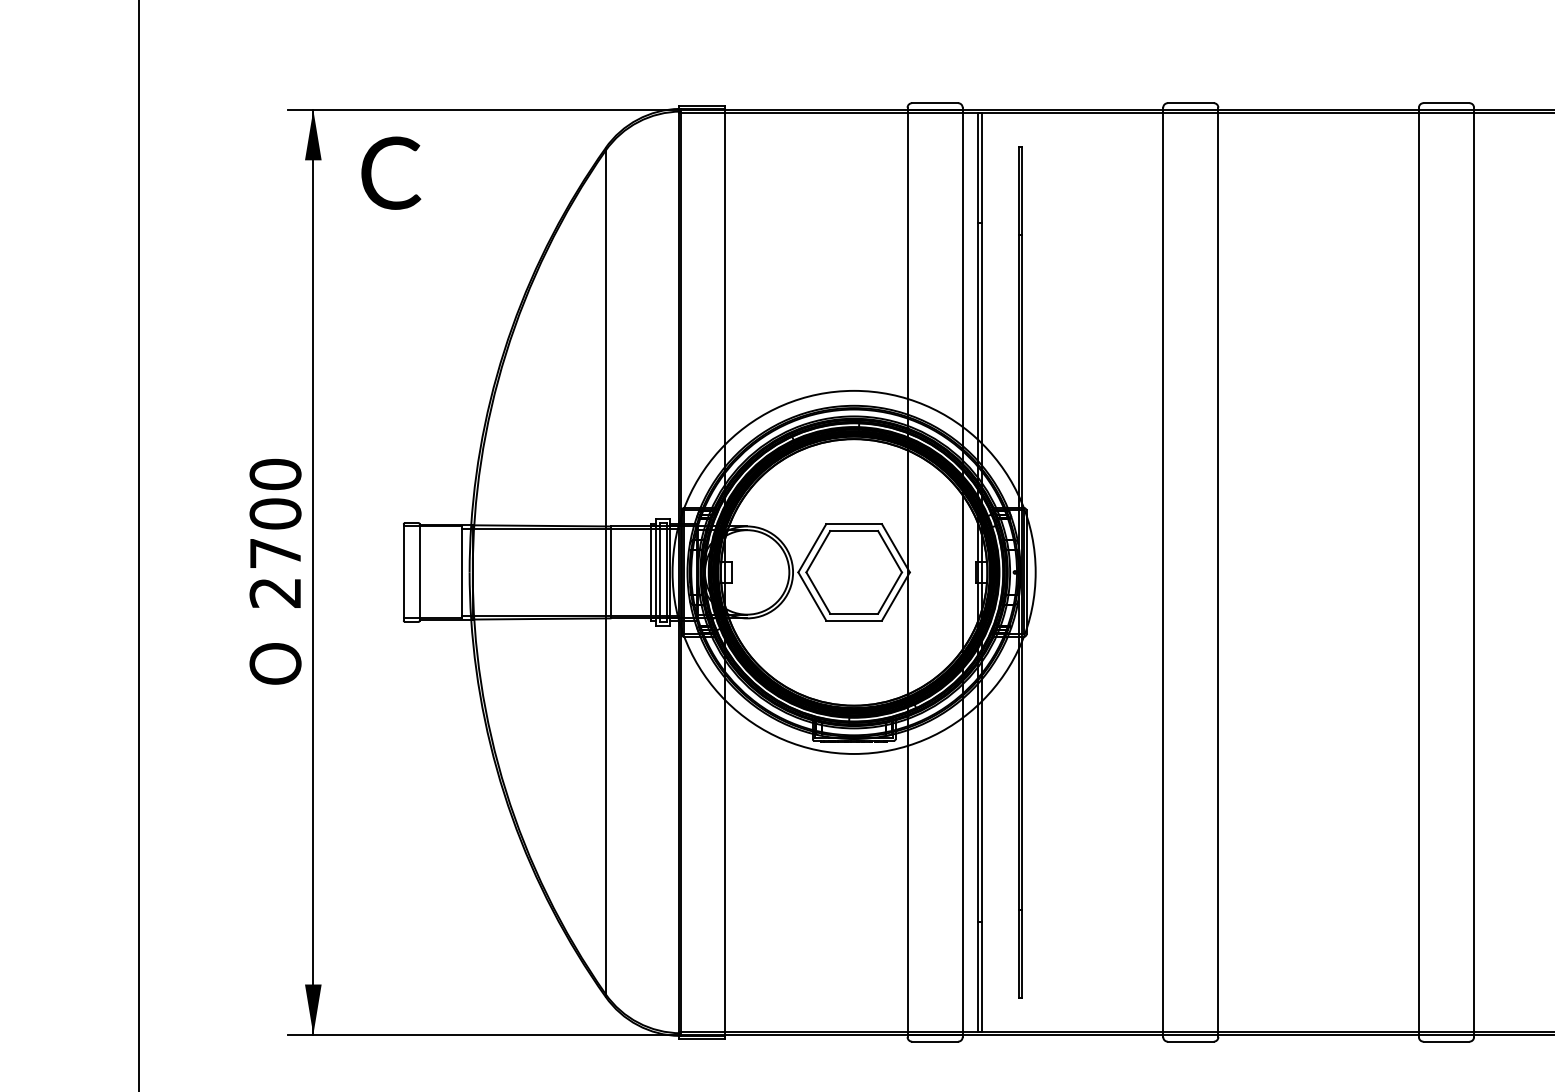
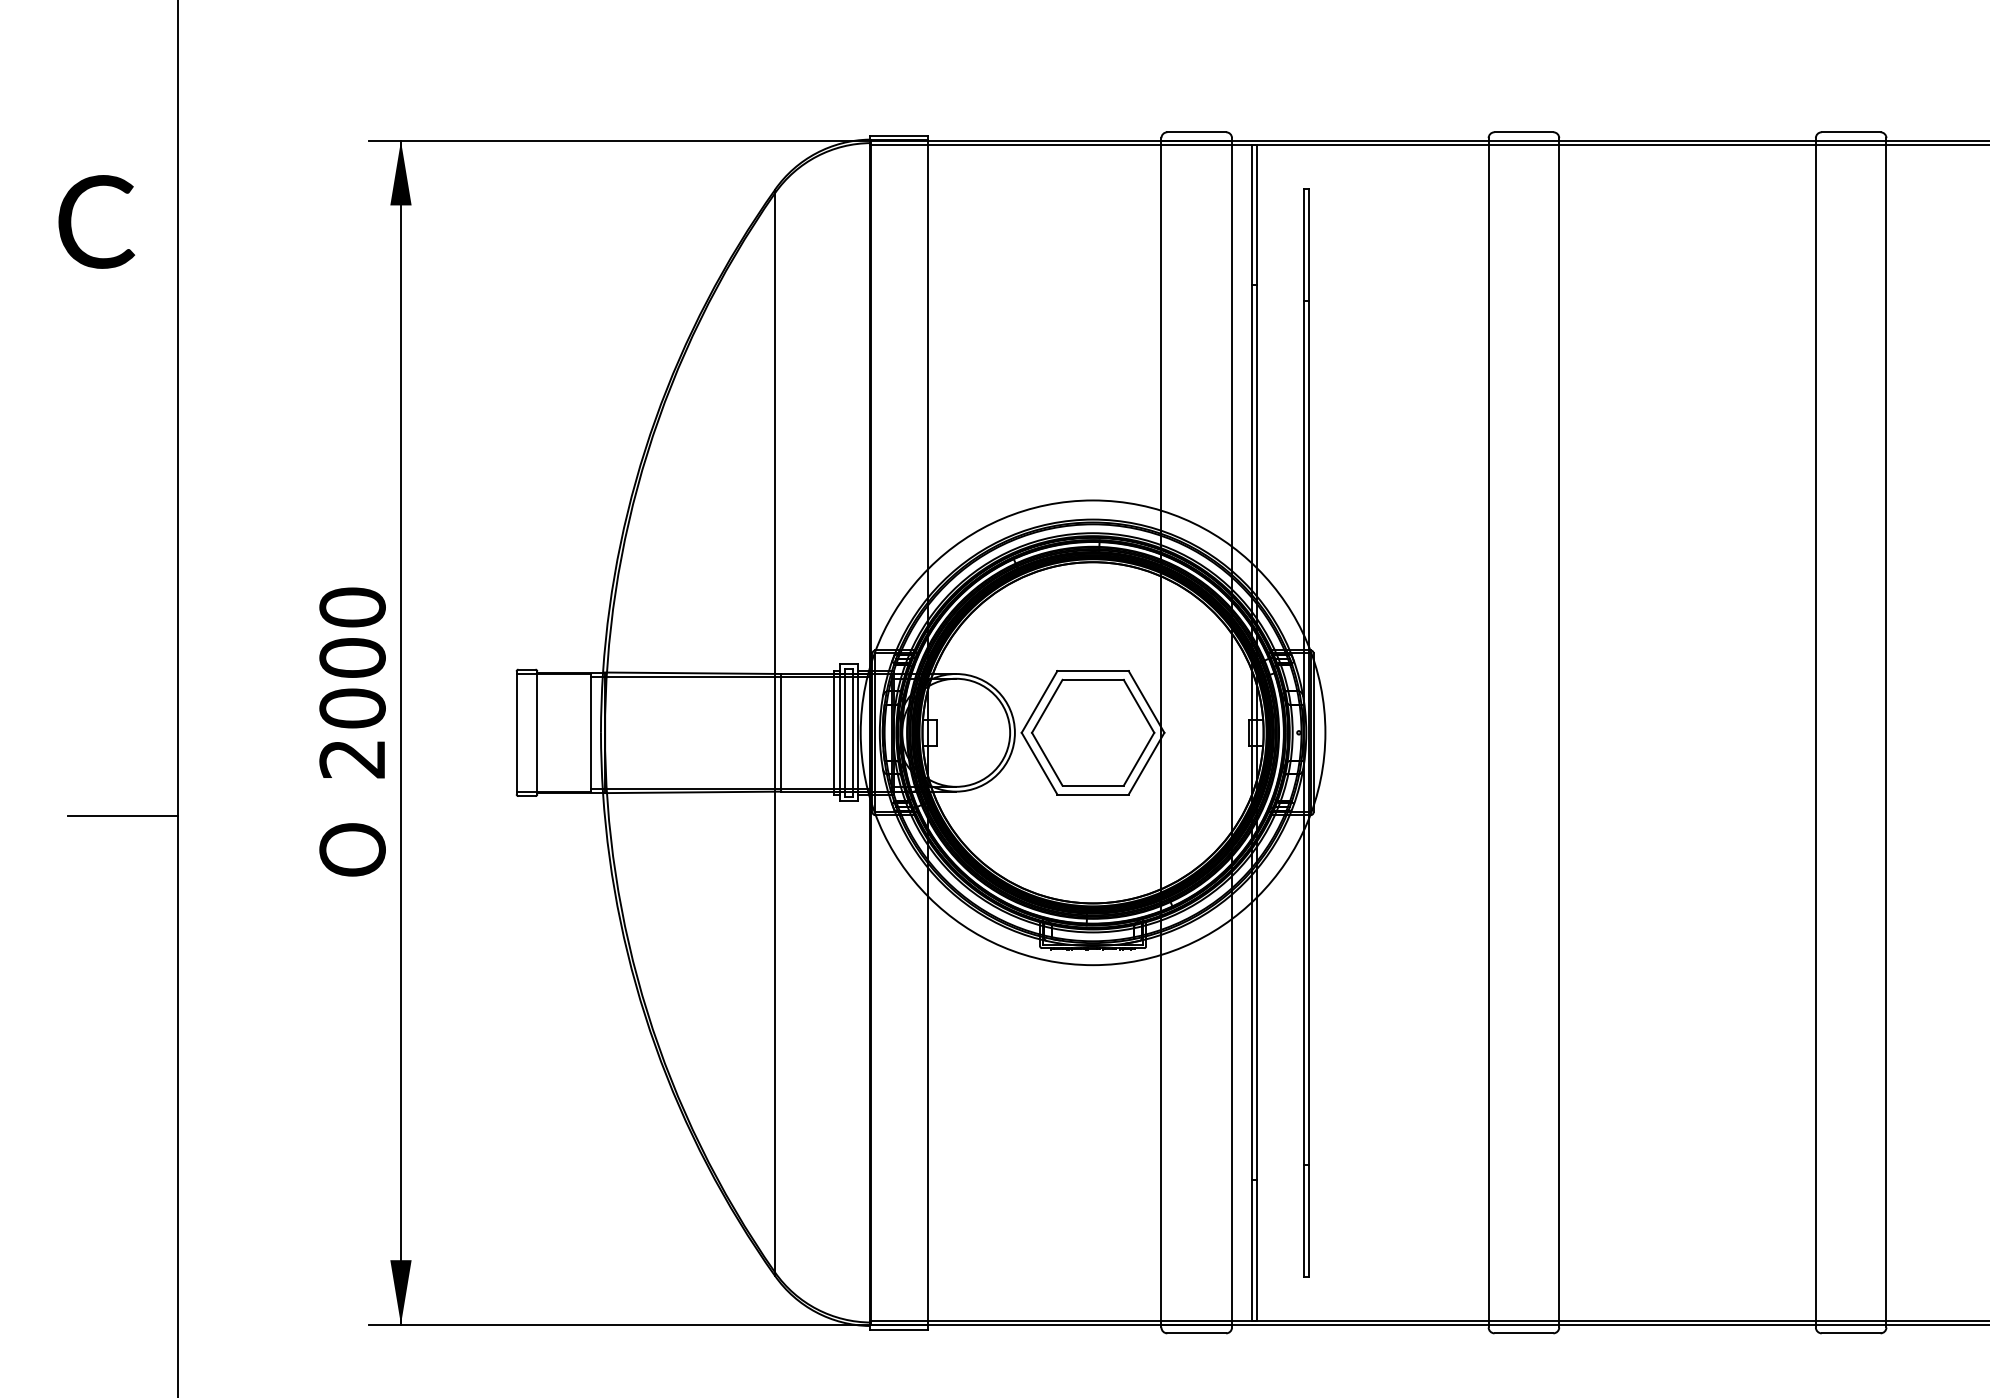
text: (391, 172) -> (96, 221), moved
text: (275, 553) -> (352, 708), 2700 -> 2000
line: (95, 637) -> (122, 815), added

